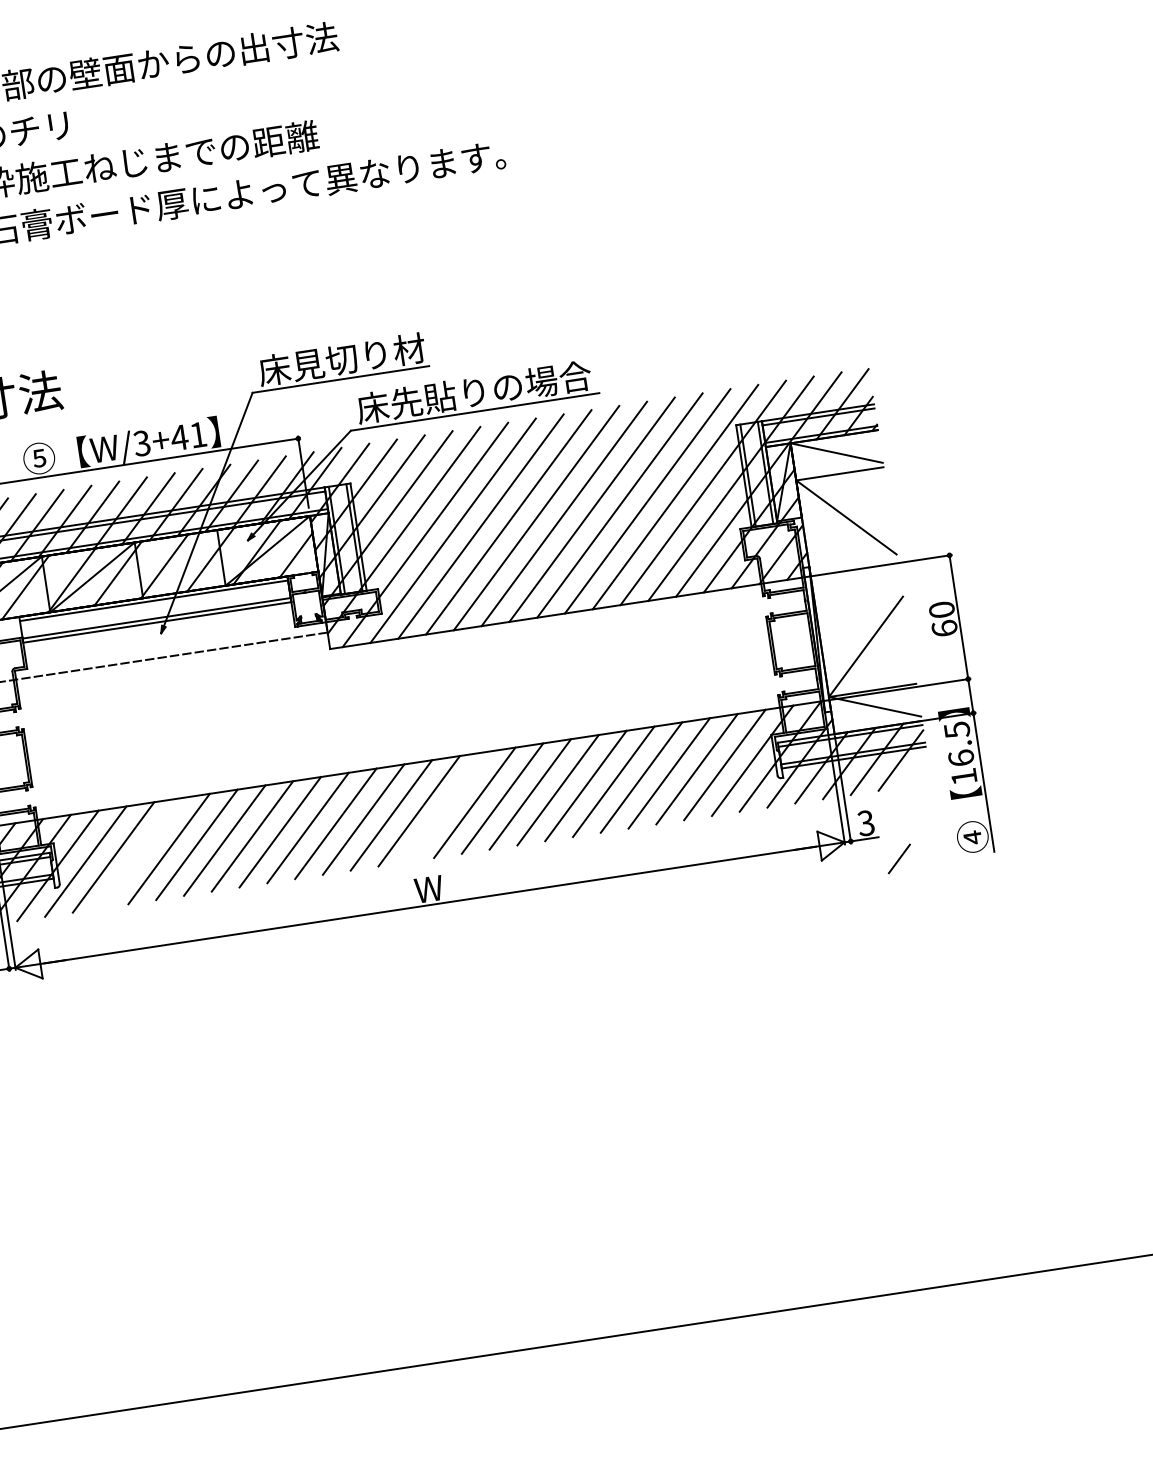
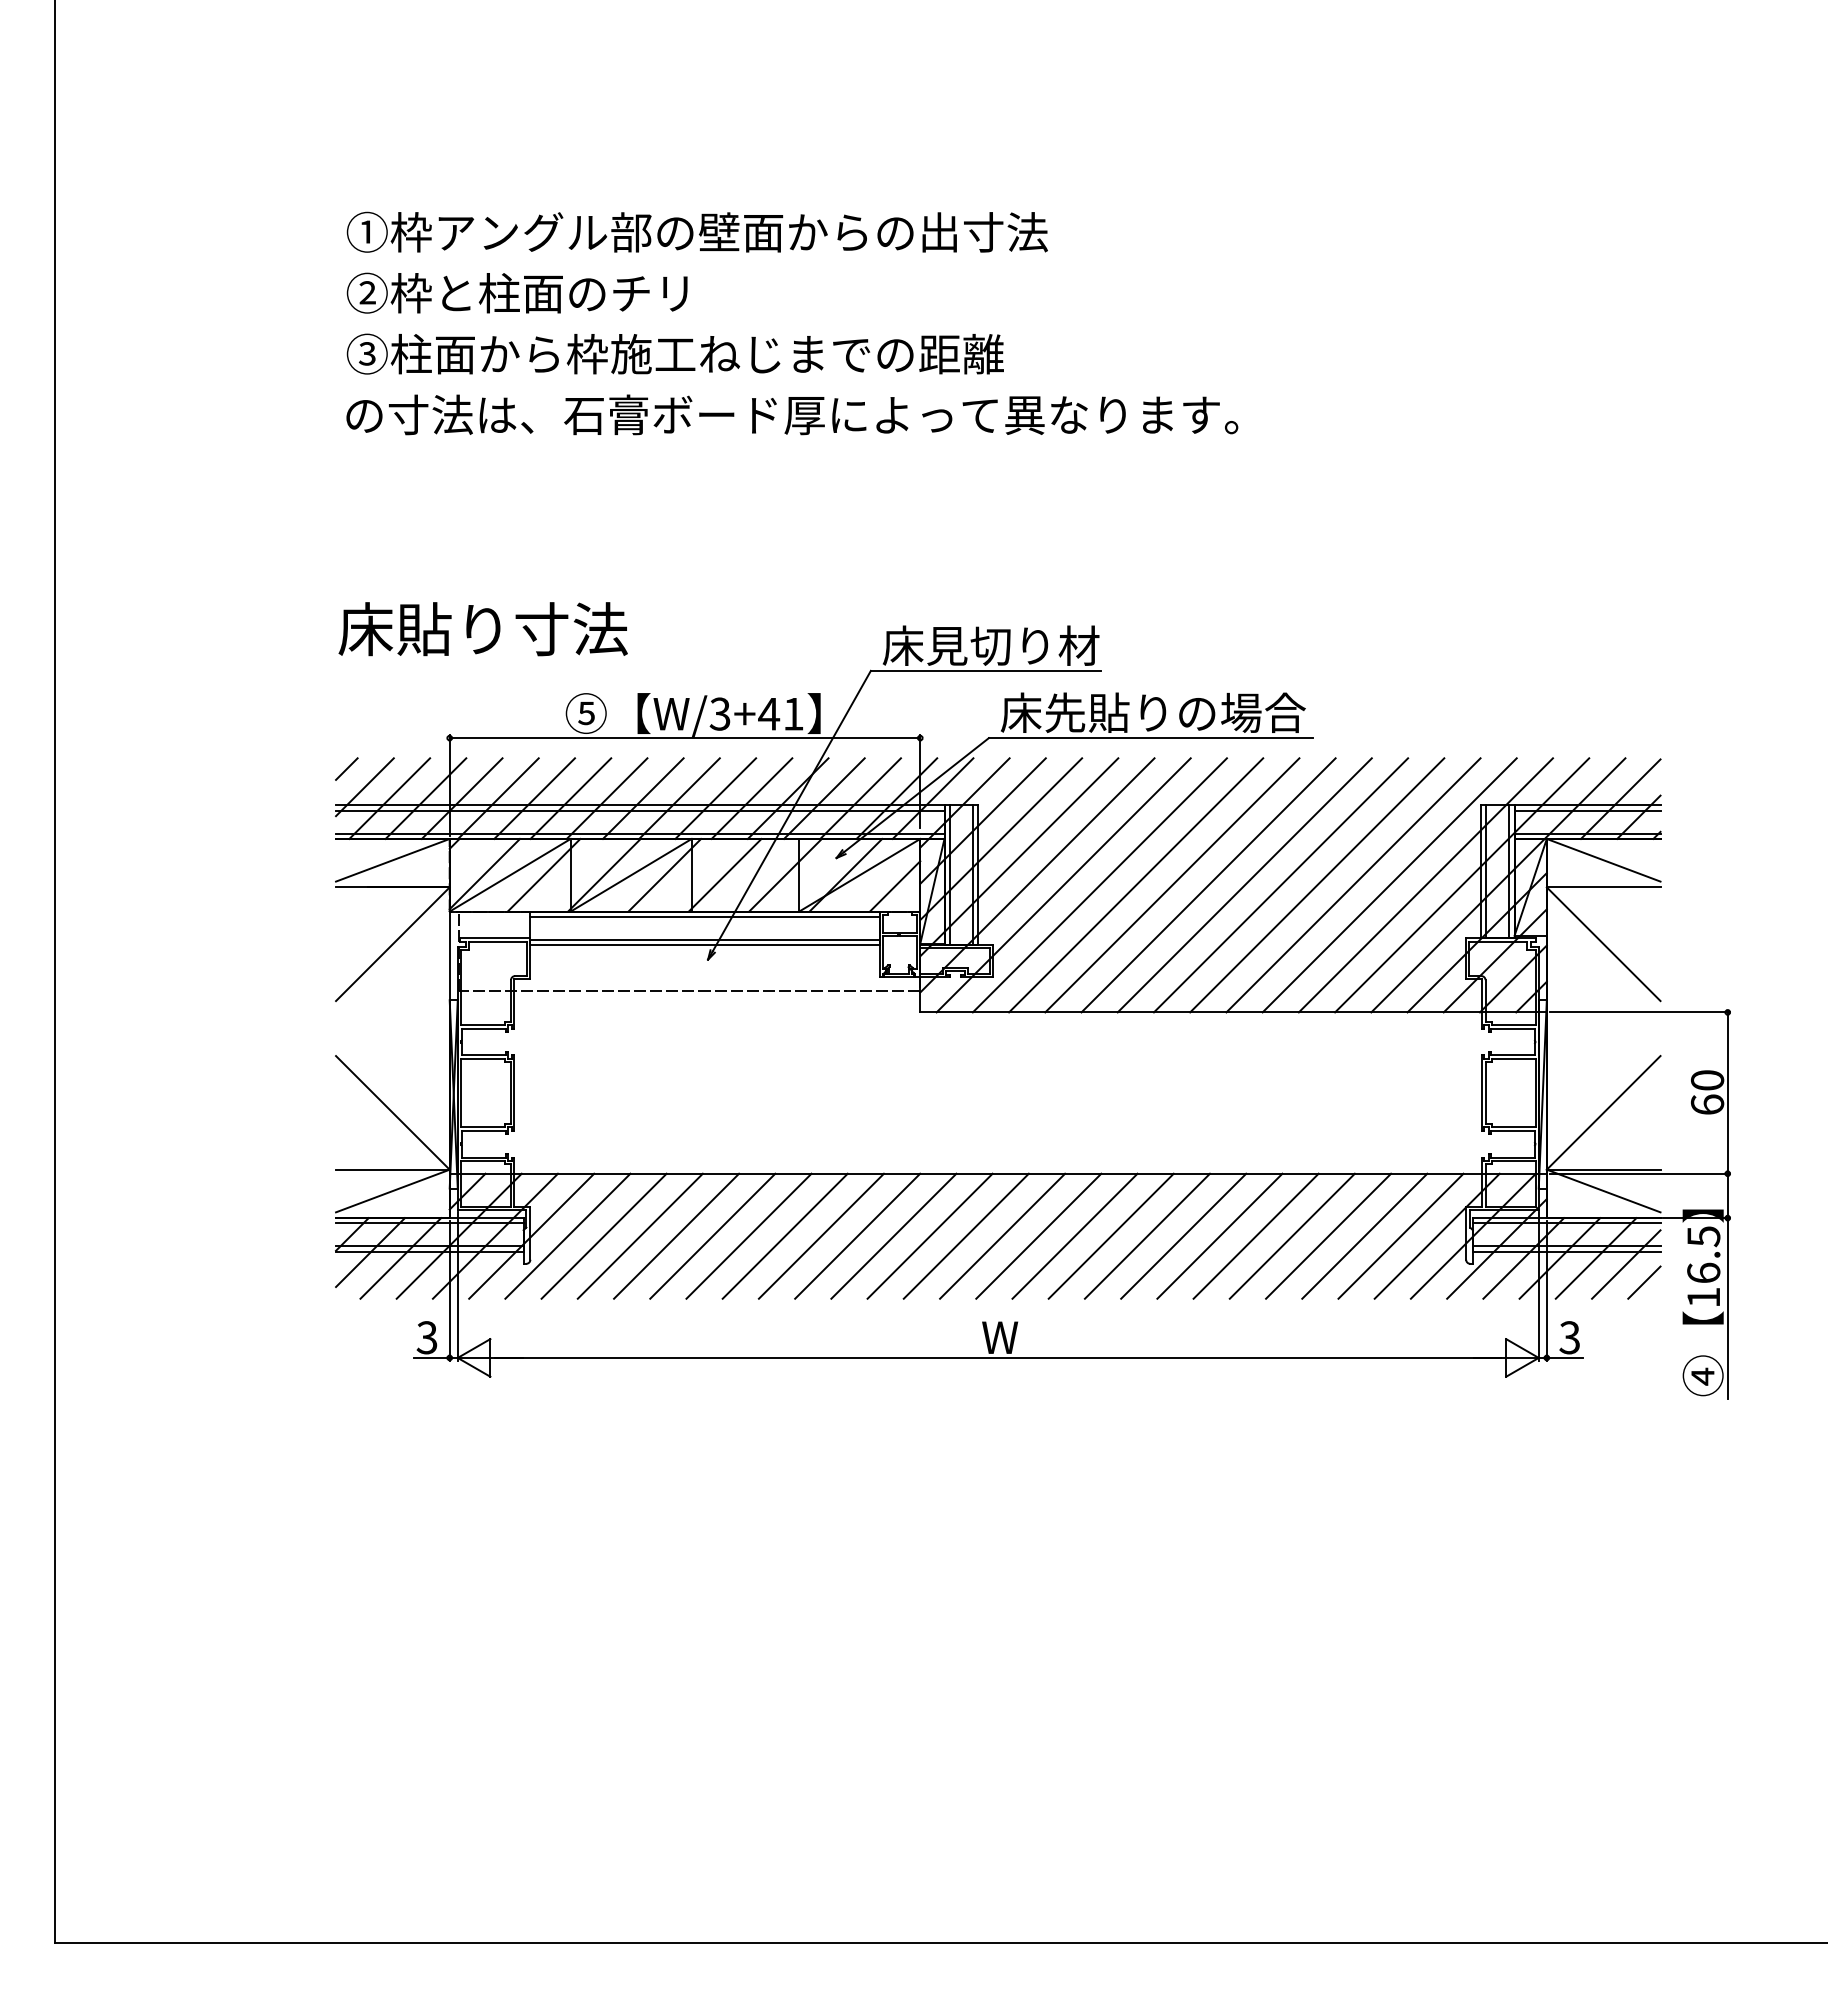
line: (446, 806) -> (1038, 1235), added
line: (140, 852) -> (639, 1235), added
line: (899, 858) -> (1644, 1282), moved

